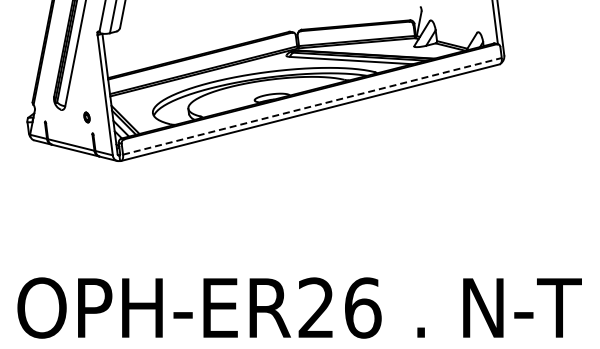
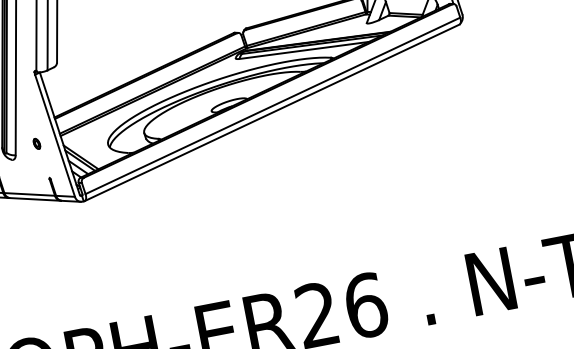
line: (312, 106) -> (273, 106), dashed -> solid
part: (86, 117) -> (36, 144), moved

